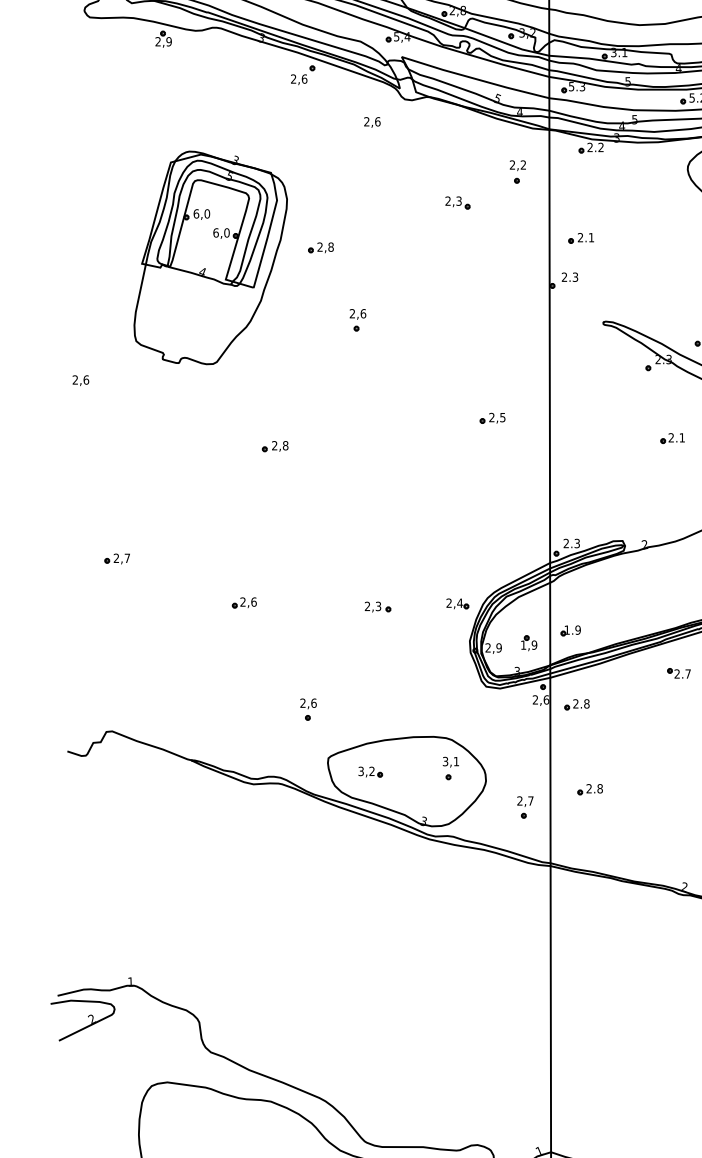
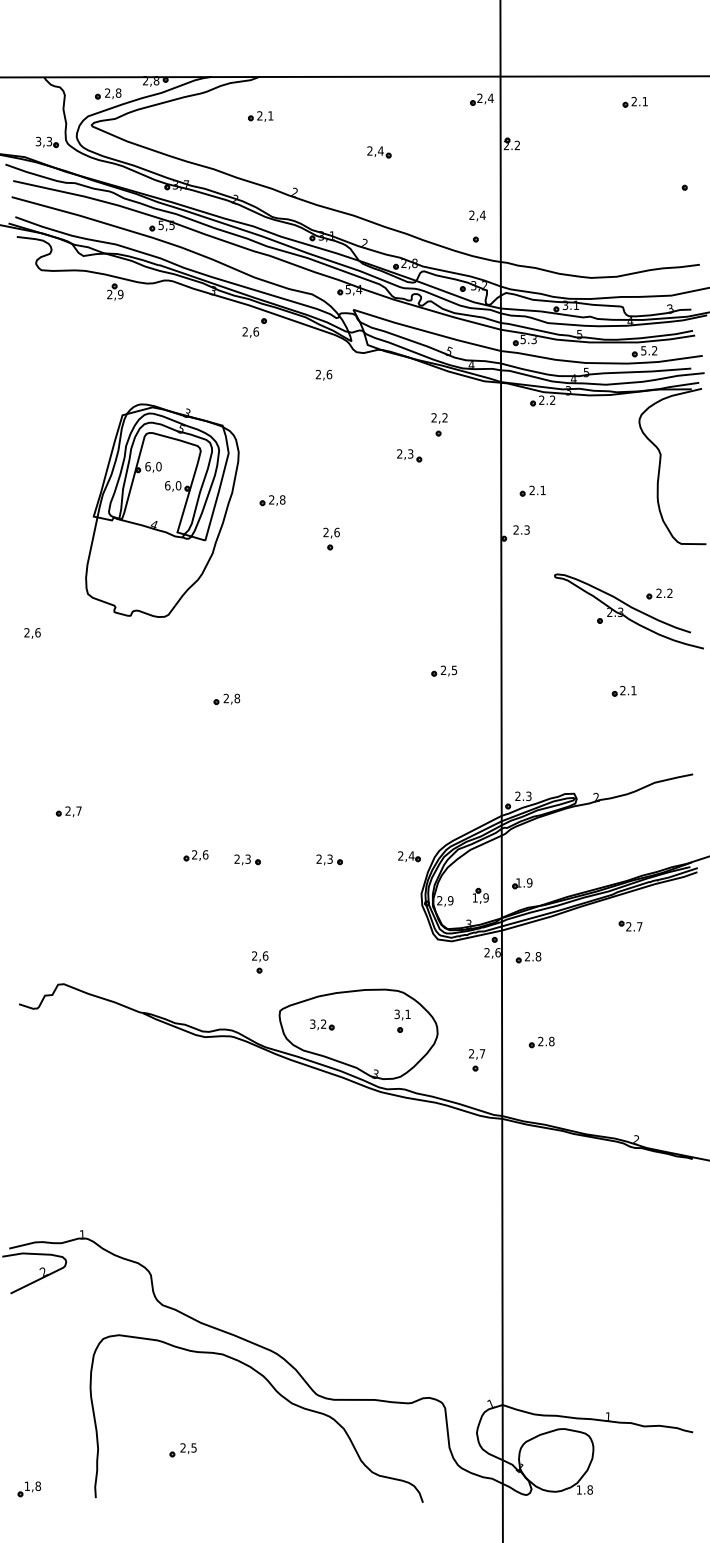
part: (517, 171) -> (439, 424), moved
part: (357, 319) -> (331, 538), moved
part: (295, 606) -> (247, 859), added

